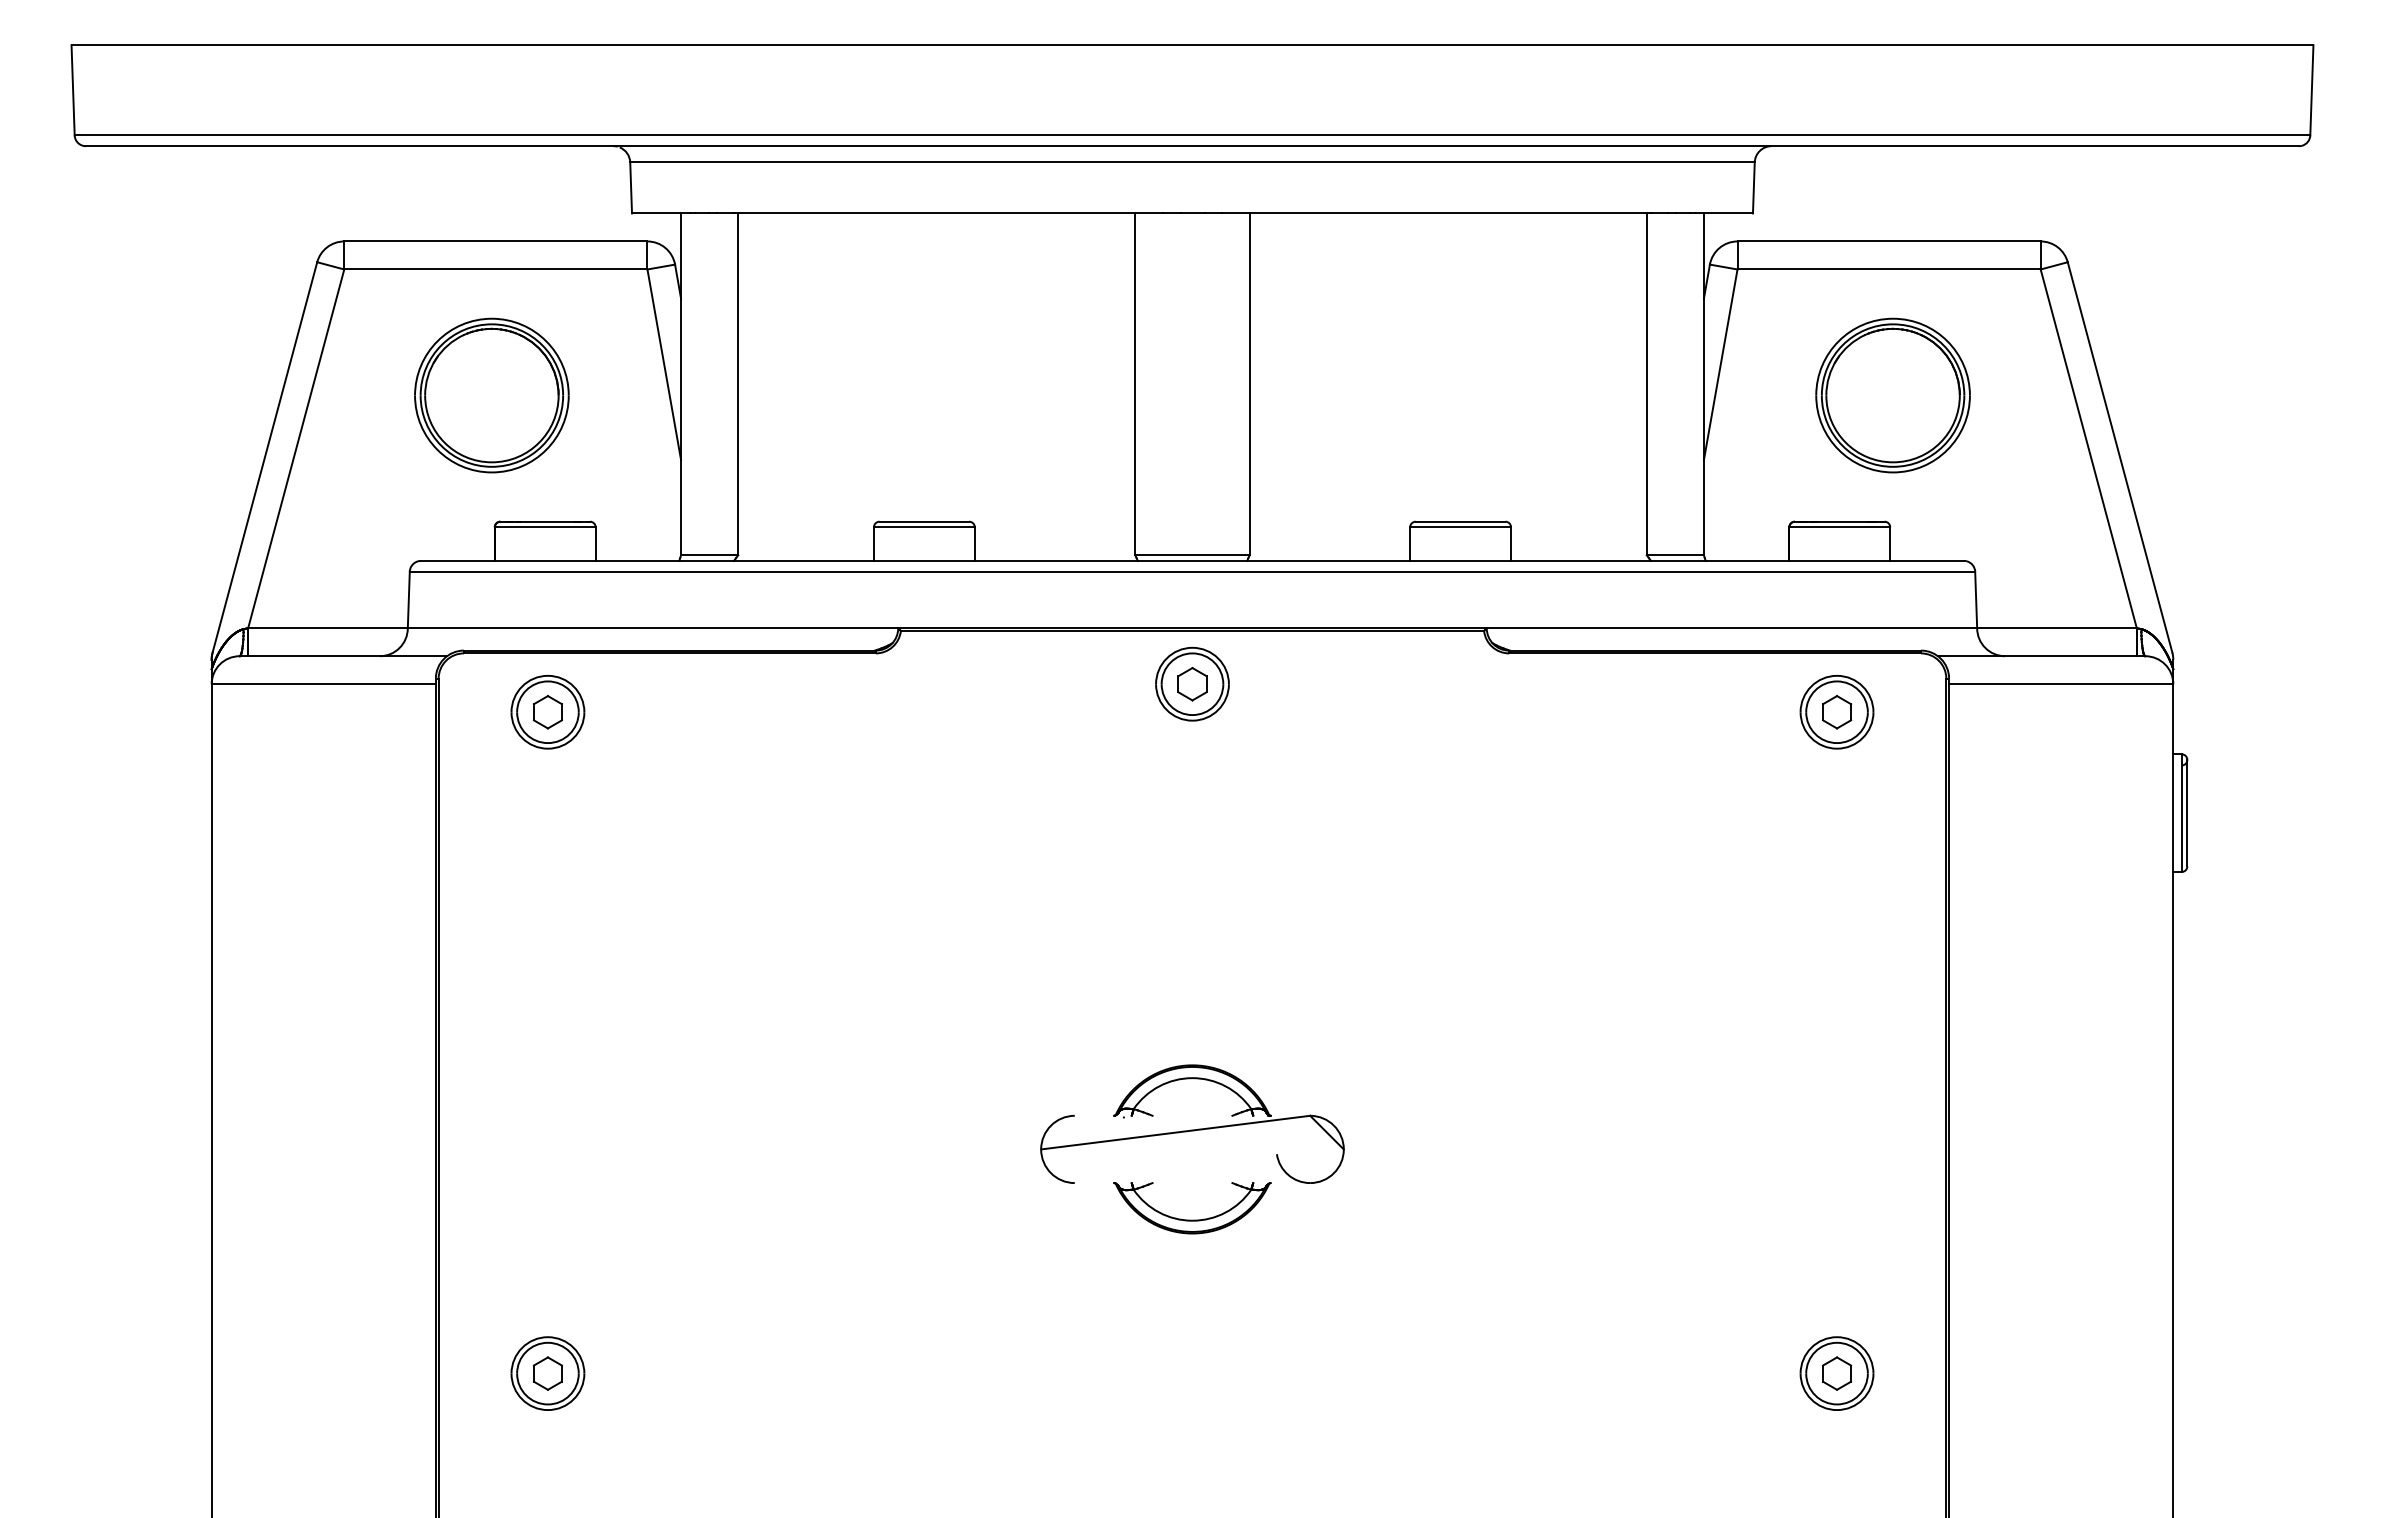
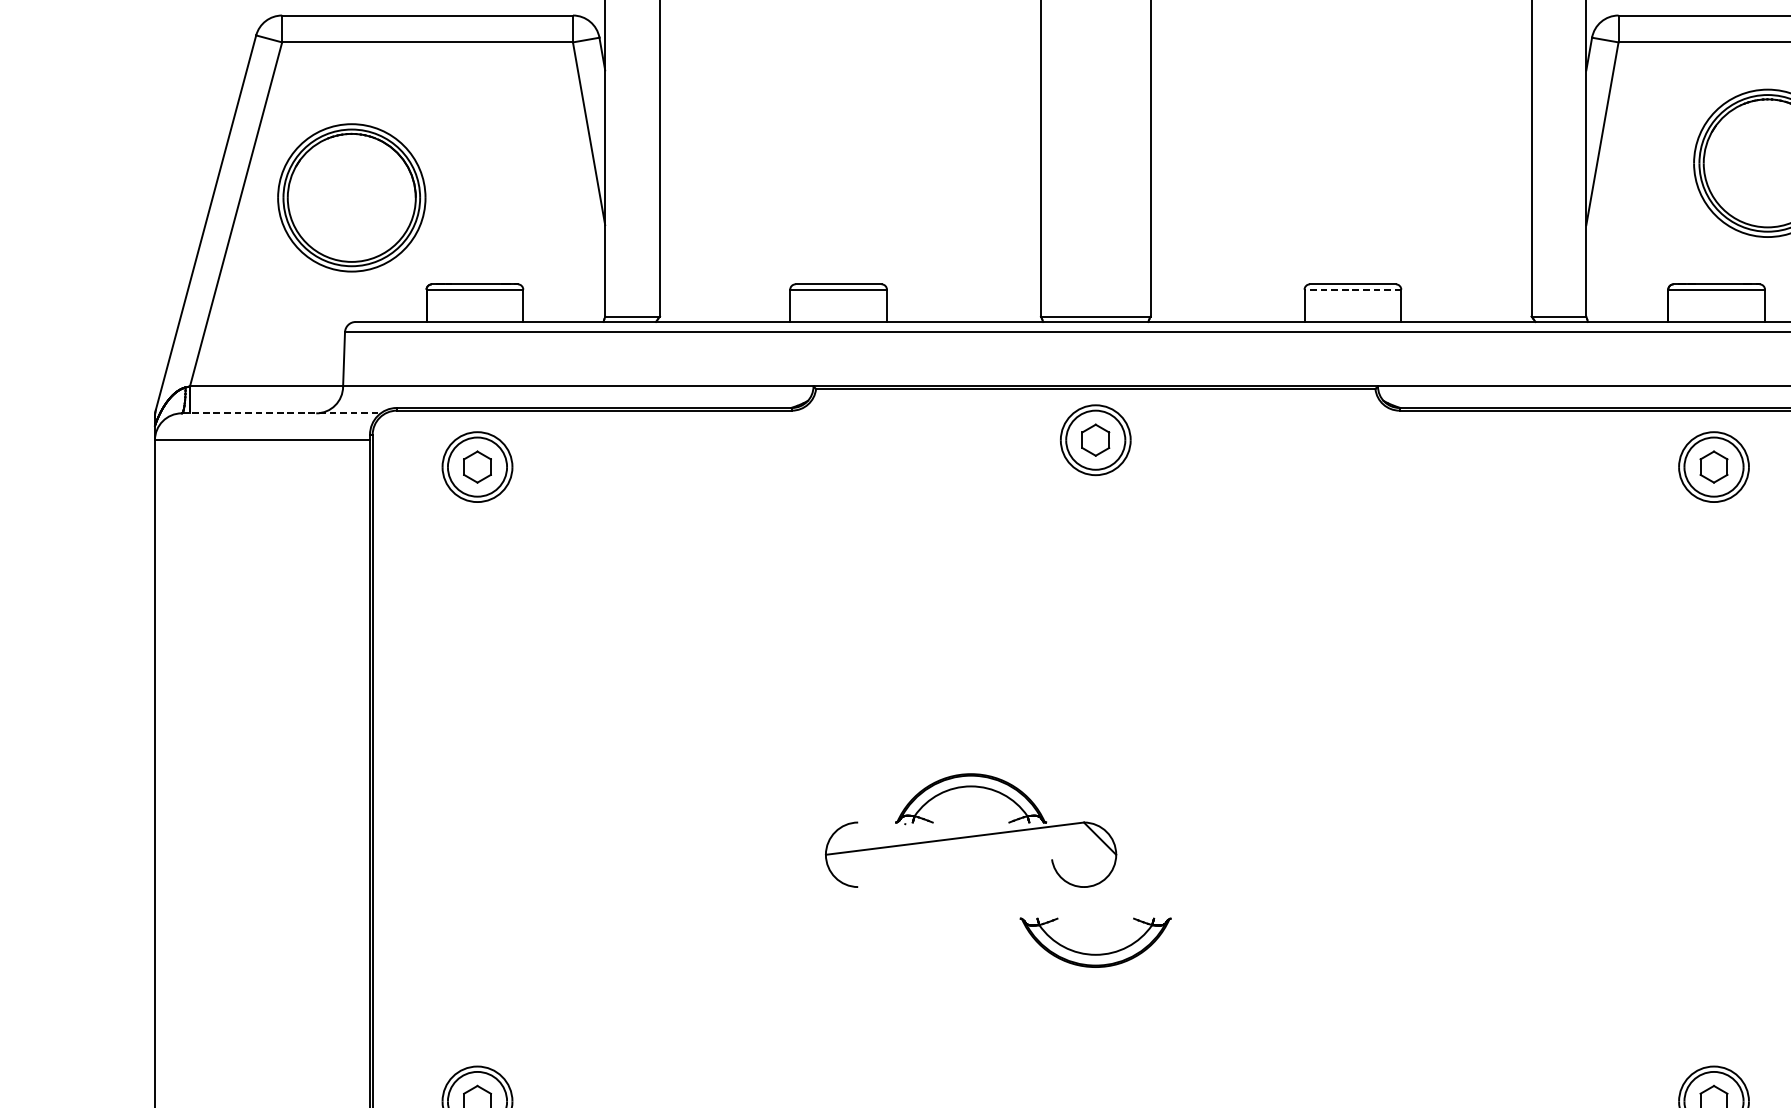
part: (491, 395) -> (351, 197), moved
line: (1460, 527) -> (1352, 289), solid -> dashed
line: (343, 656) -> (281, 413), solid -> dashed
part: (1192, 1123) -> (971, 829), moved

